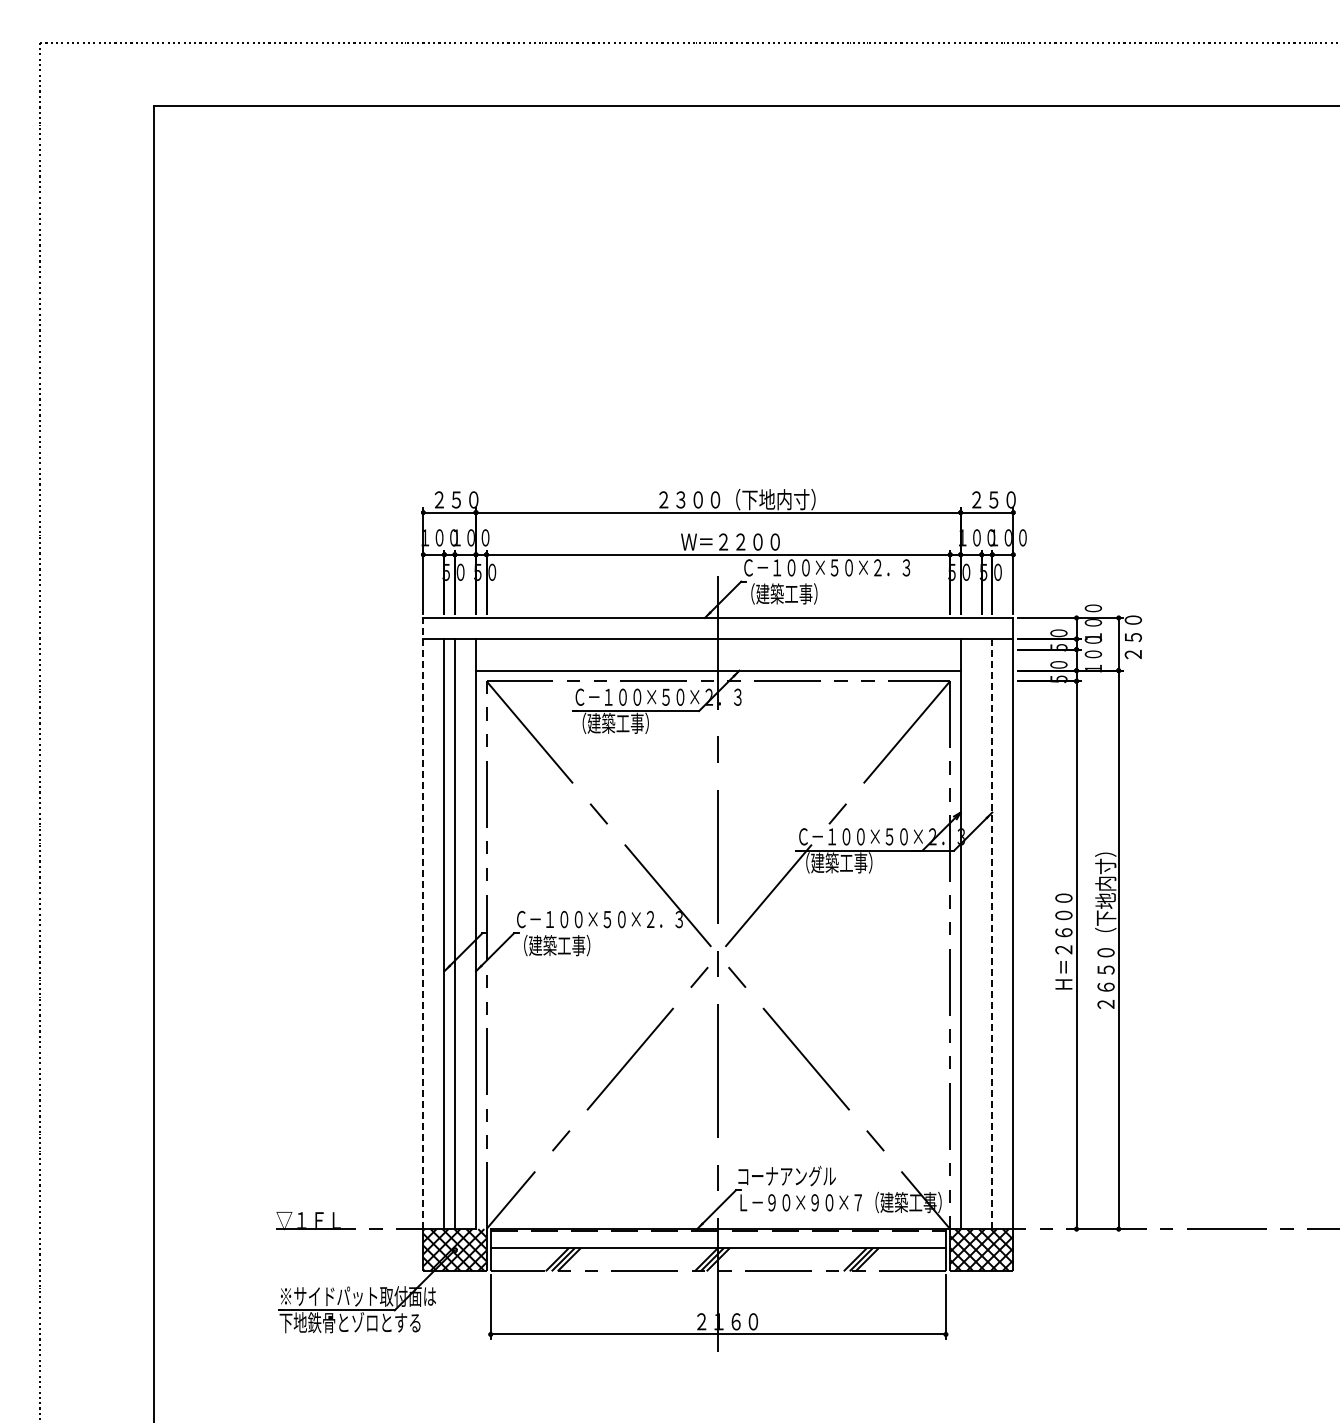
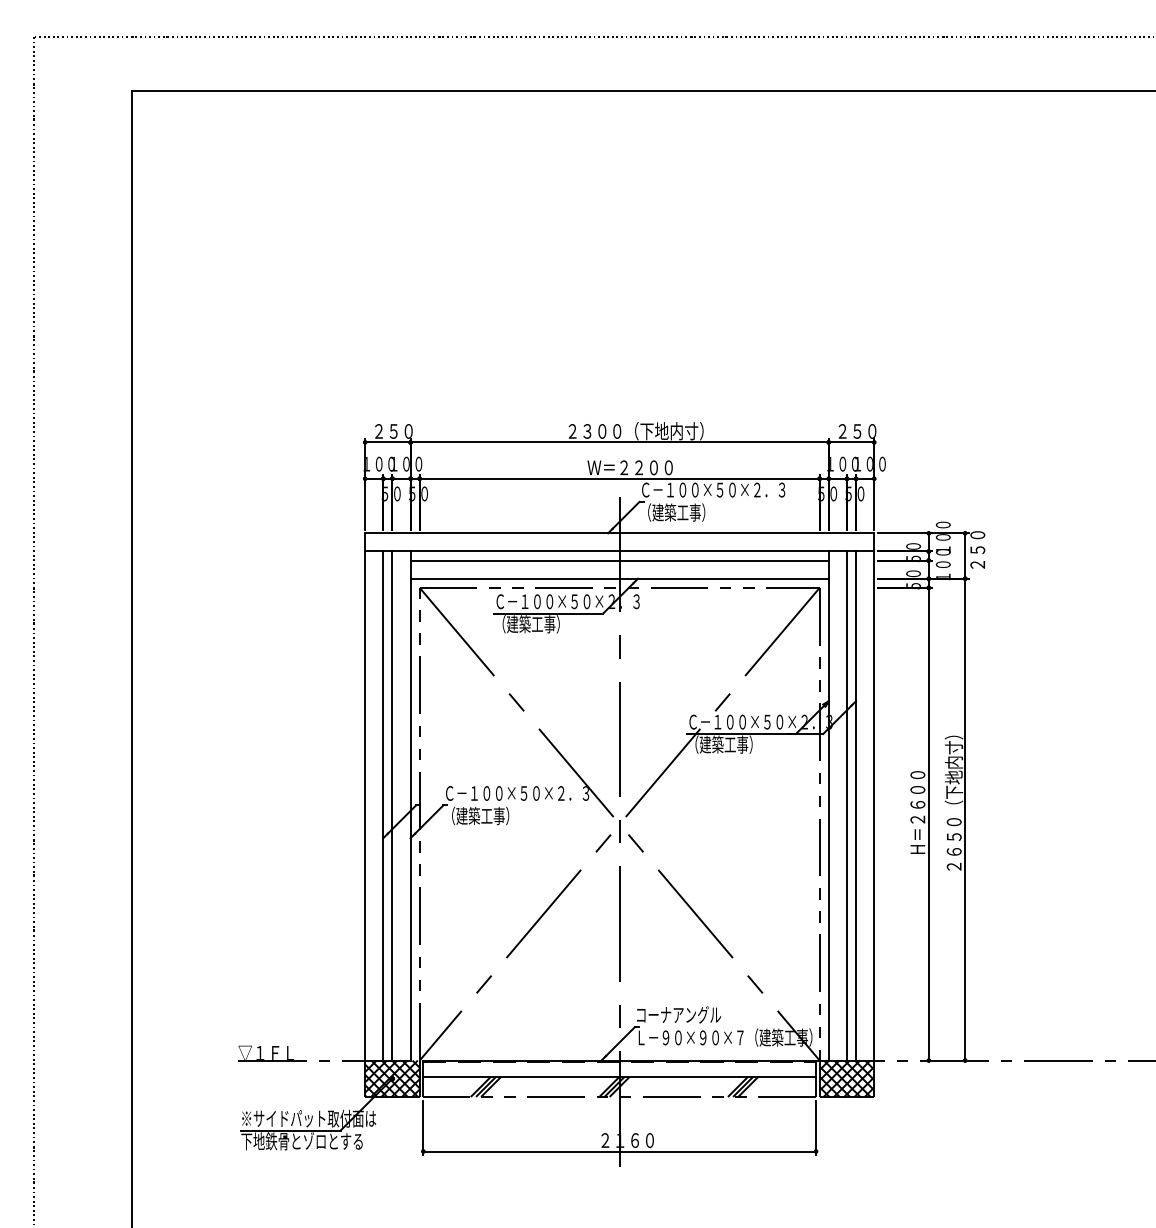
line: (718, 649) -> (619, 560), added
line: (423, 923) -> (365, 796), dashed -> solid
line: (992, 933) -> (856, 805), dashed -> solid
line: (981, 934) -> (846, 806), added

